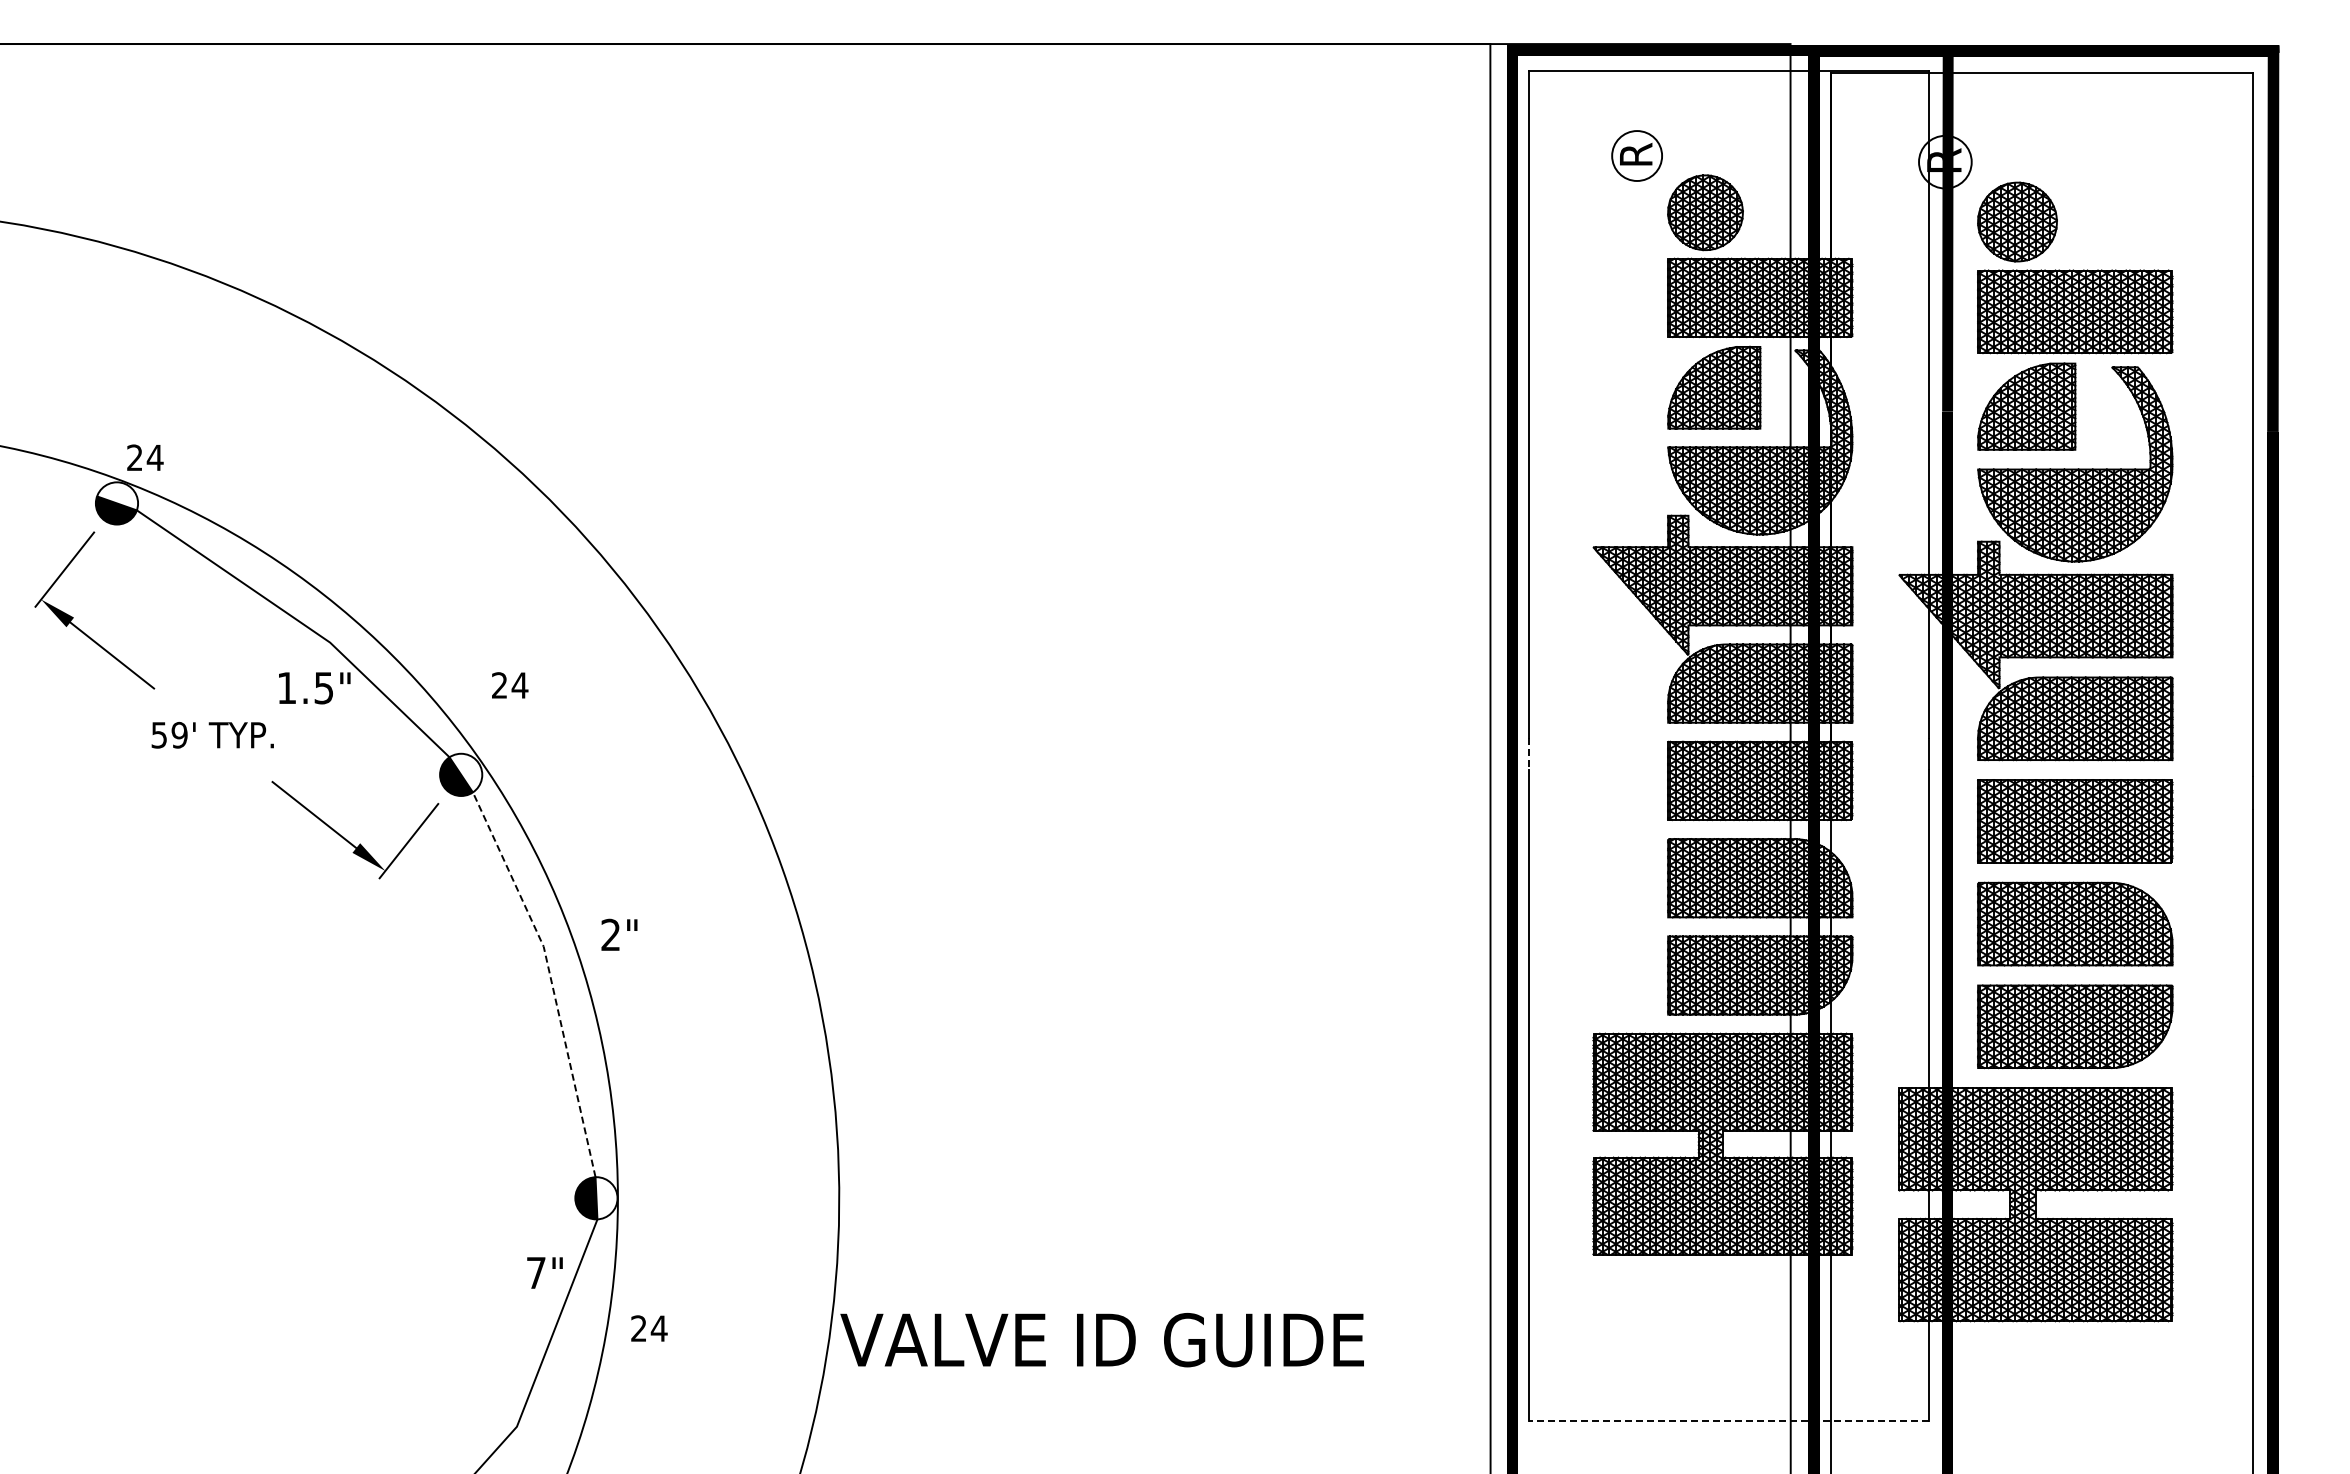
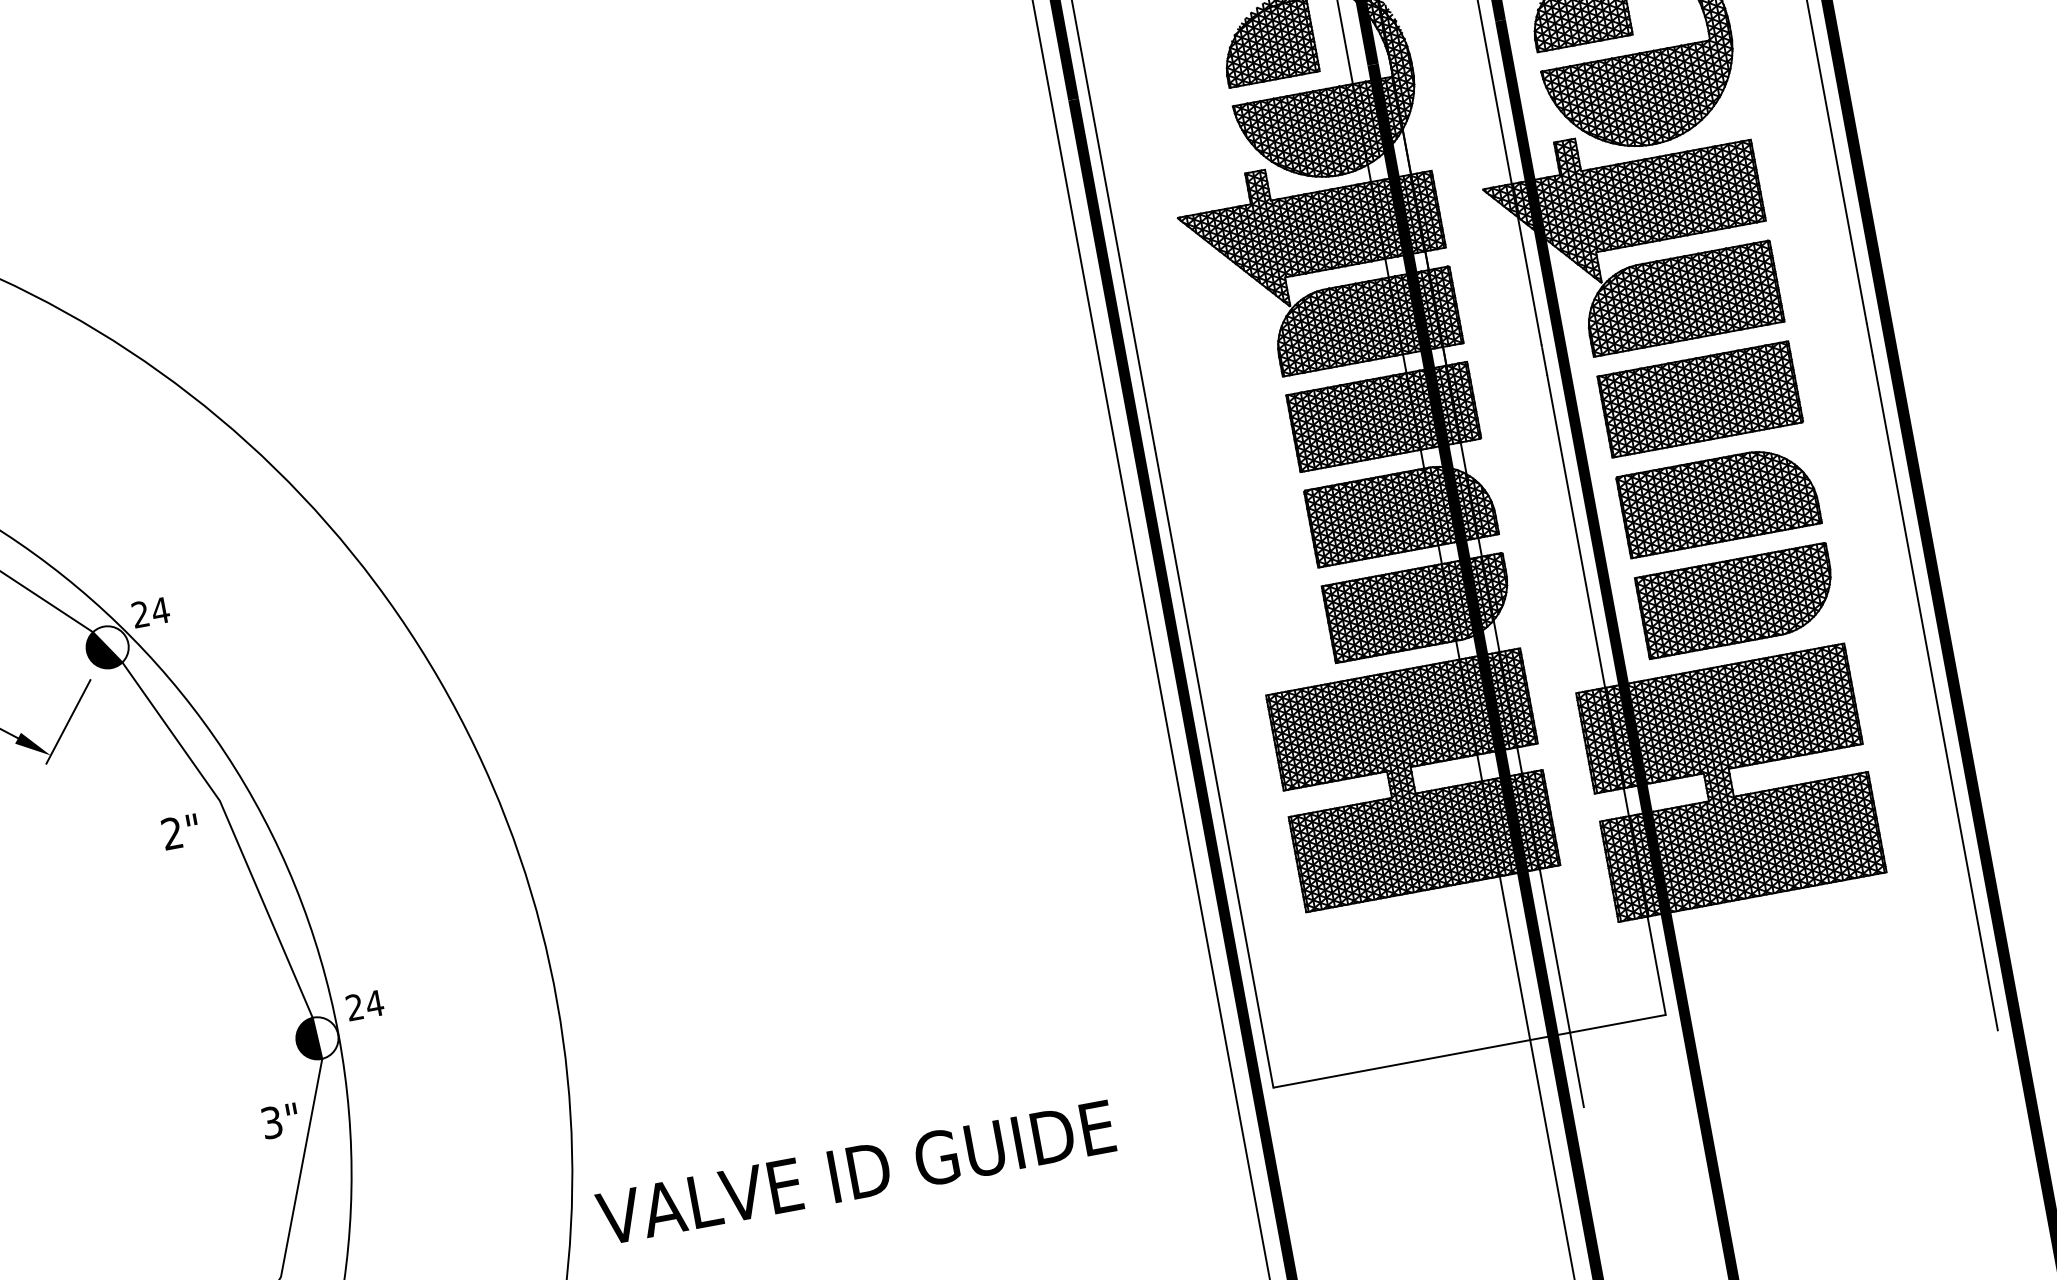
text: (510, 685) -> (151, 612), moved
line: (1529, 754) -> (1152, 433), dashed -> solid
text: (619, 934) -> (180, 831), moved
line: (550, 978) -> (232, 830), dashed -> solid
text: (536, 1272) -> (272, 1122), 7" -> 3"
text: (649, 1328) -> (365, 1005), moved
text: (1101, 1340) -> (855, 1173), moved
line: (1728, 1421) -> (1469, 1051), dashed -> solid

